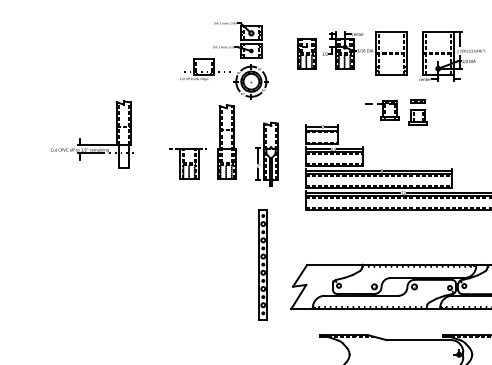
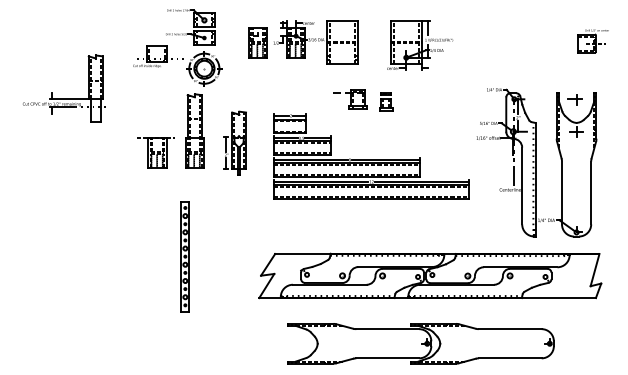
part: (352, 53) -> (303, 42), moved
part: (214, 60) -> (167, 47), moved
part: (417, 112) -> (385, 101), size x0.7
part: (92, 144) -> (64, 98), moved
part: (262, 264) -> (184, 256), moved

